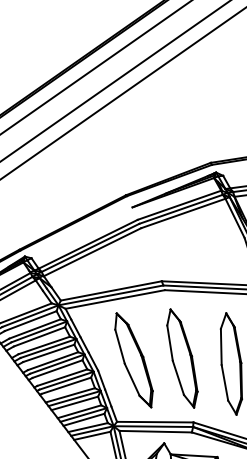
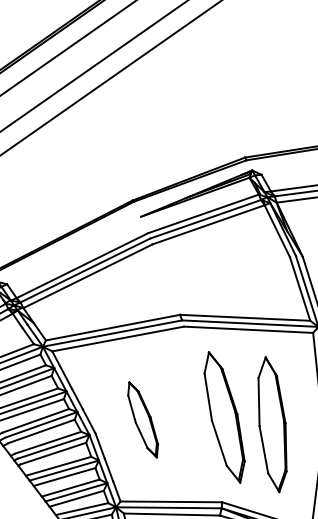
part: (182, 358) -> (224, 417), moved
part: (133, 360) -> (142, 420), size x0.6

